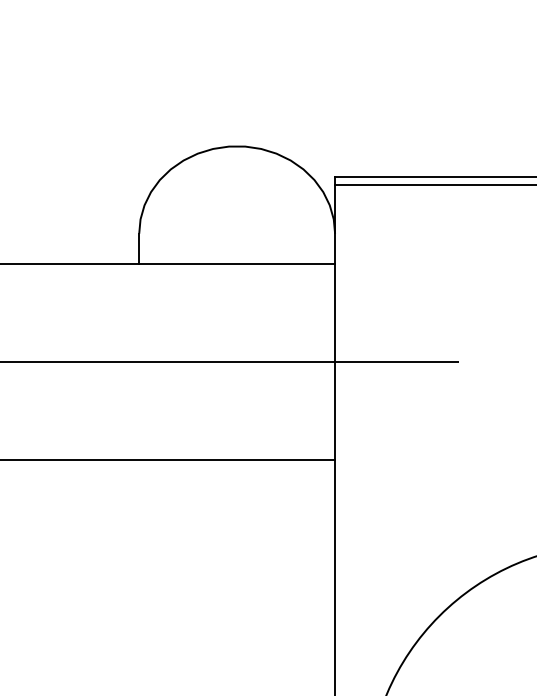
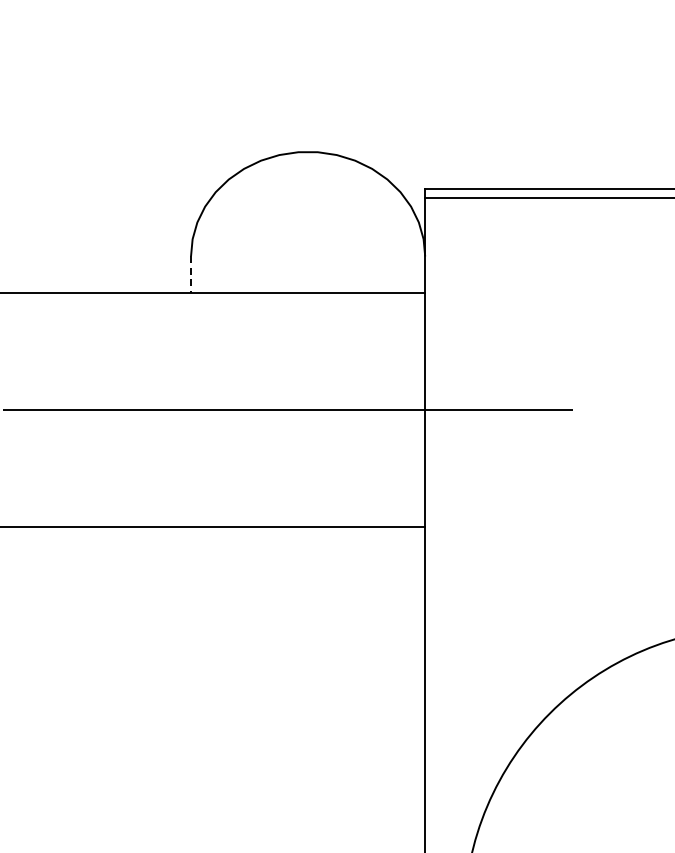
line: (139, 249) -> (191, 275), solid -> dashed

